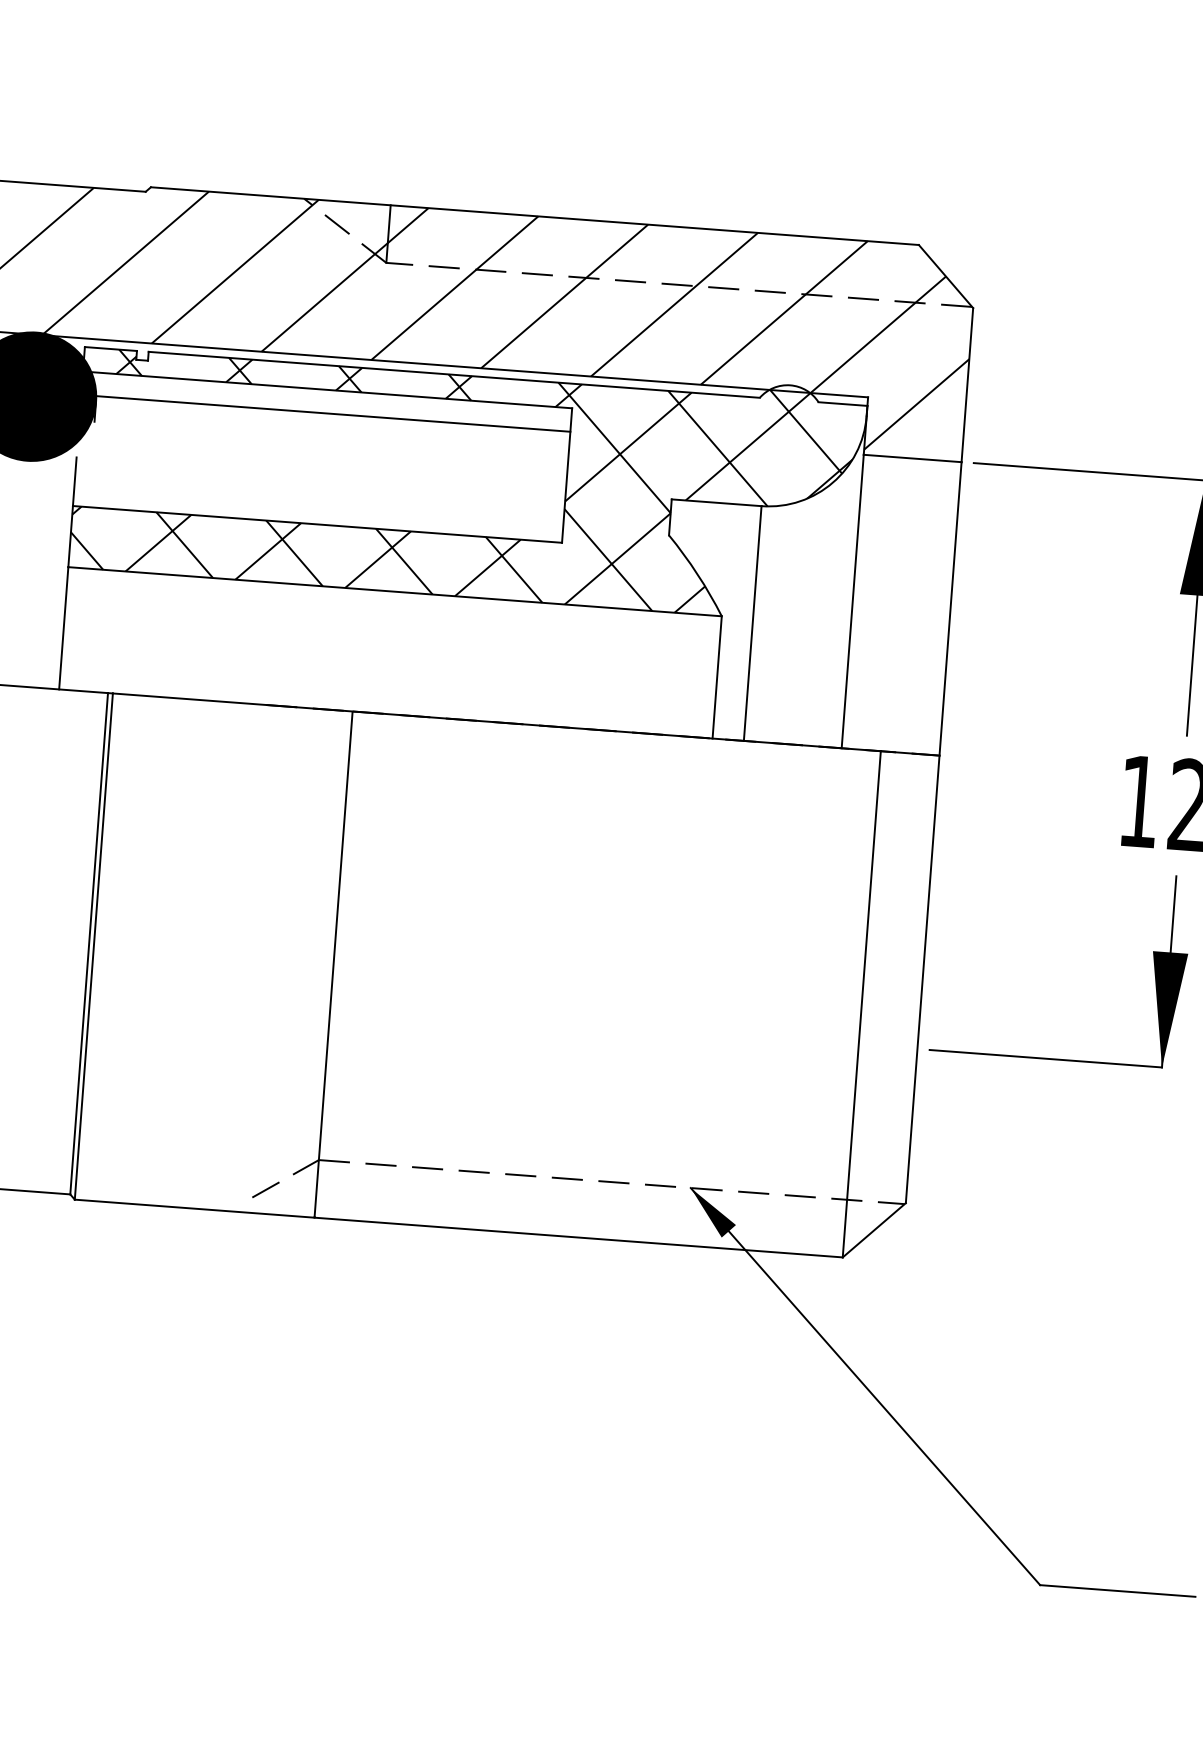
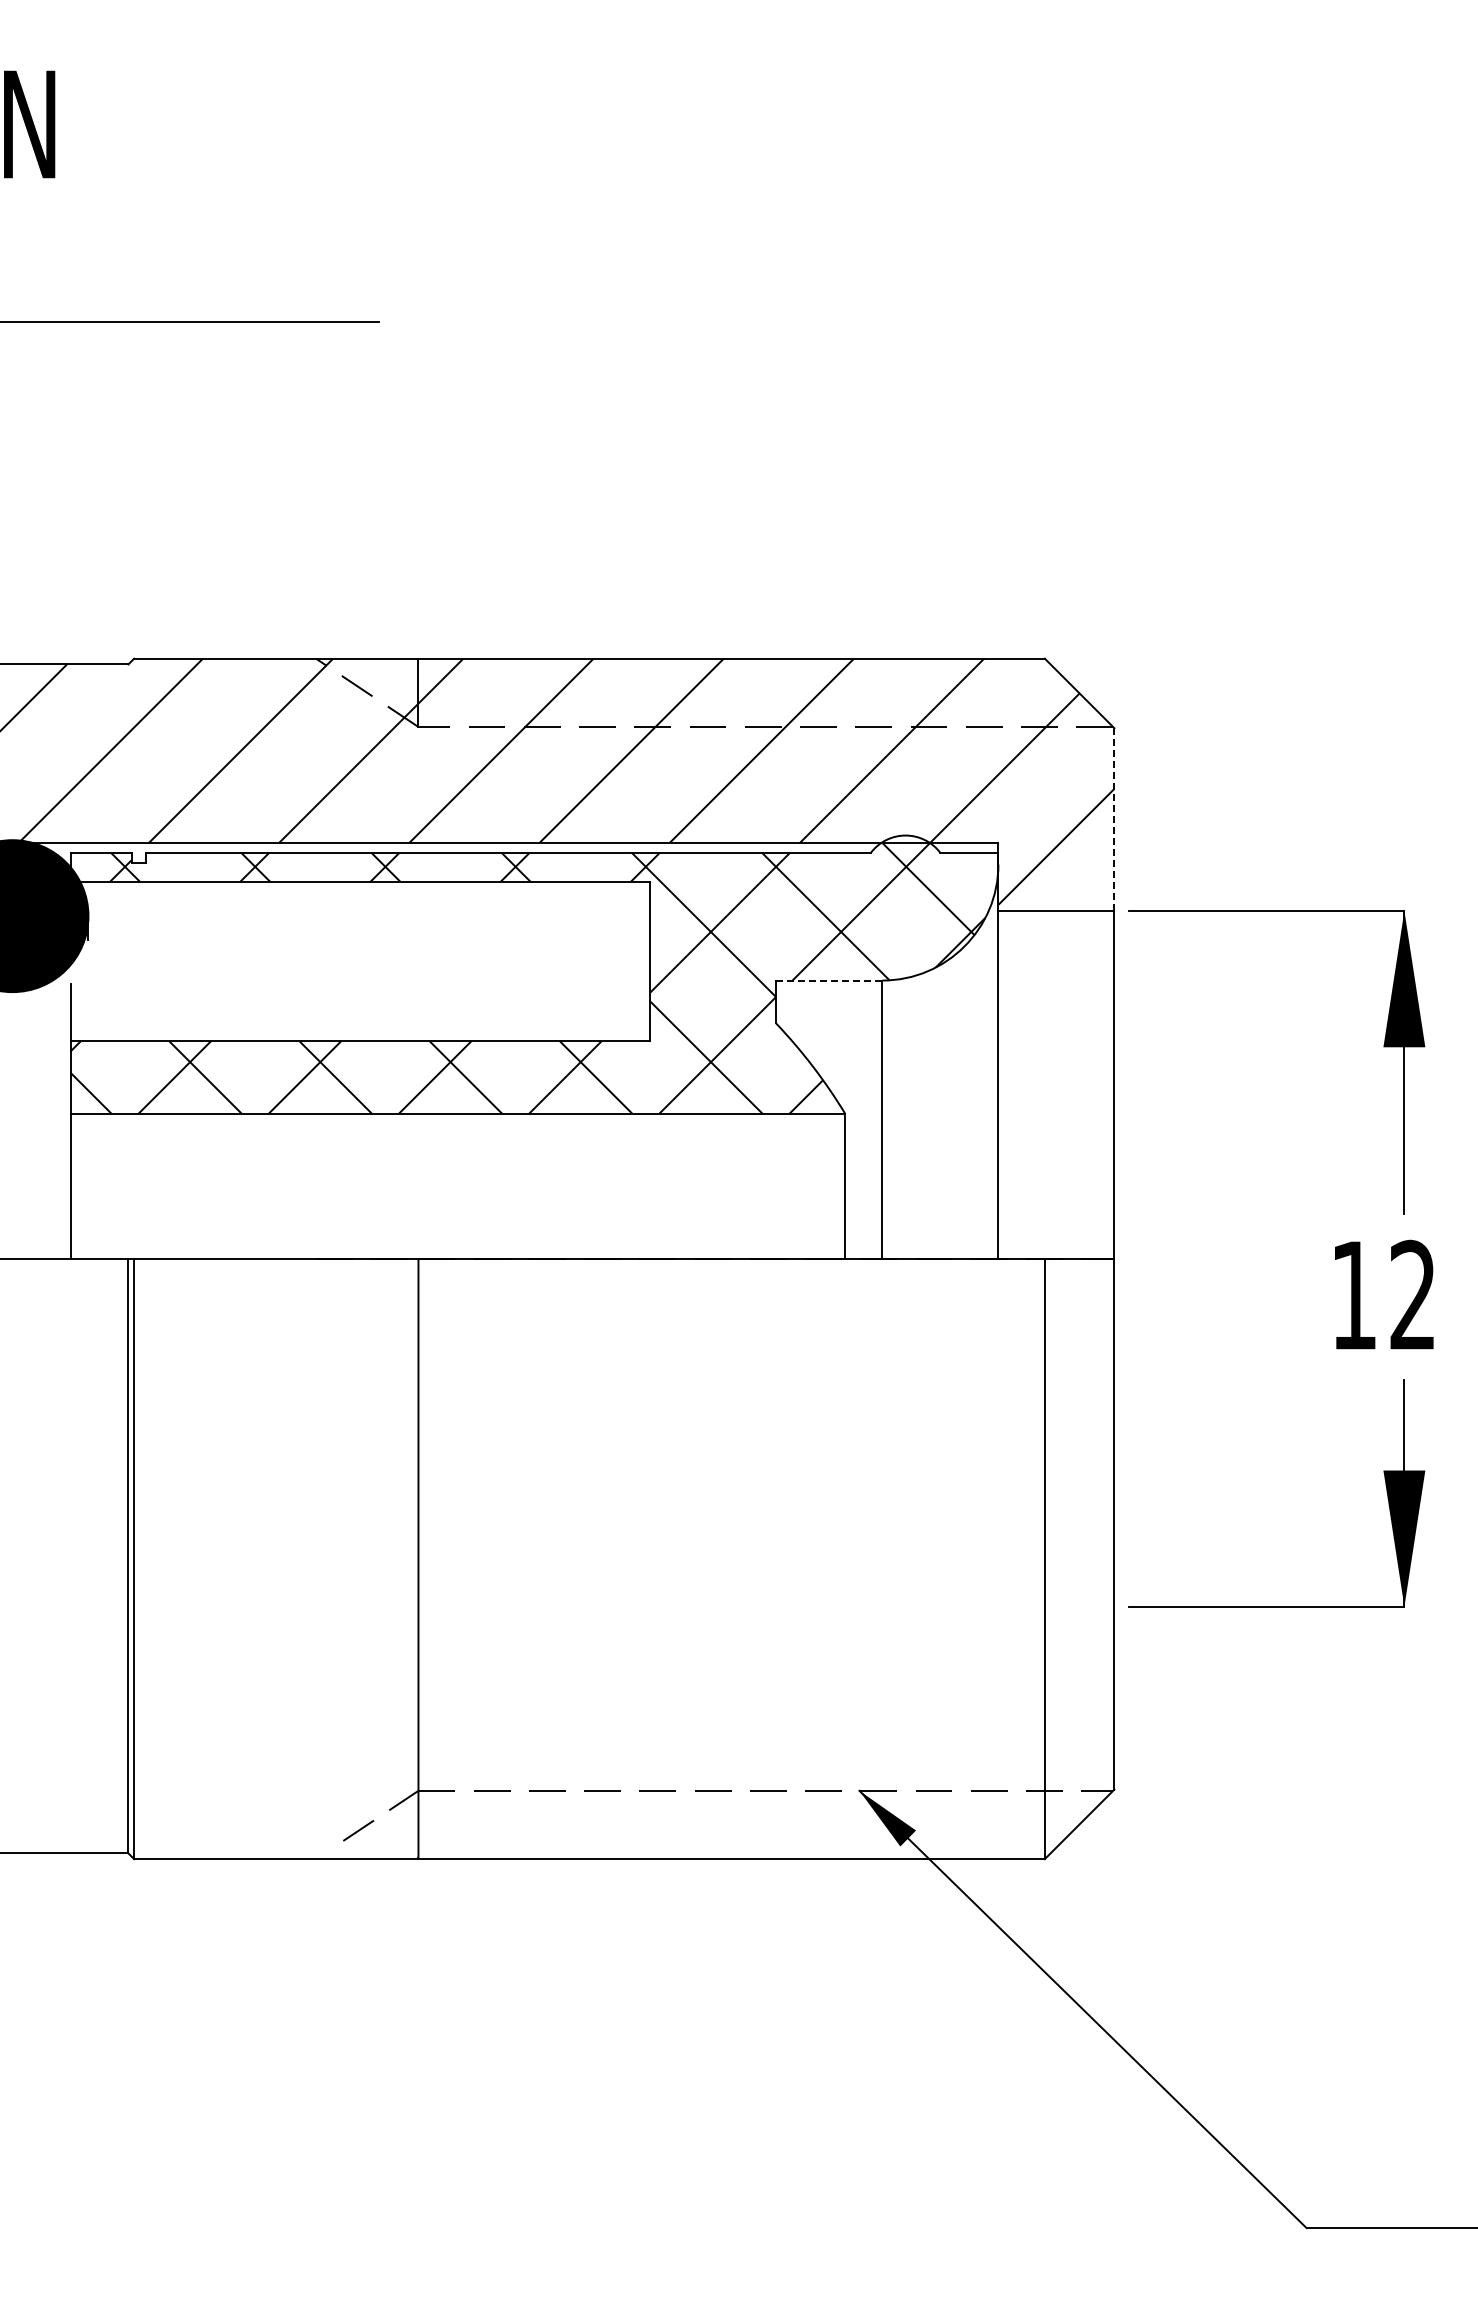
line: (967, 385) -> (1114, 820), solid -> dashed
line: (333, 413) -> (369, 909), removed
line: (716, 502) -> (828, 980), solid -> dashed

